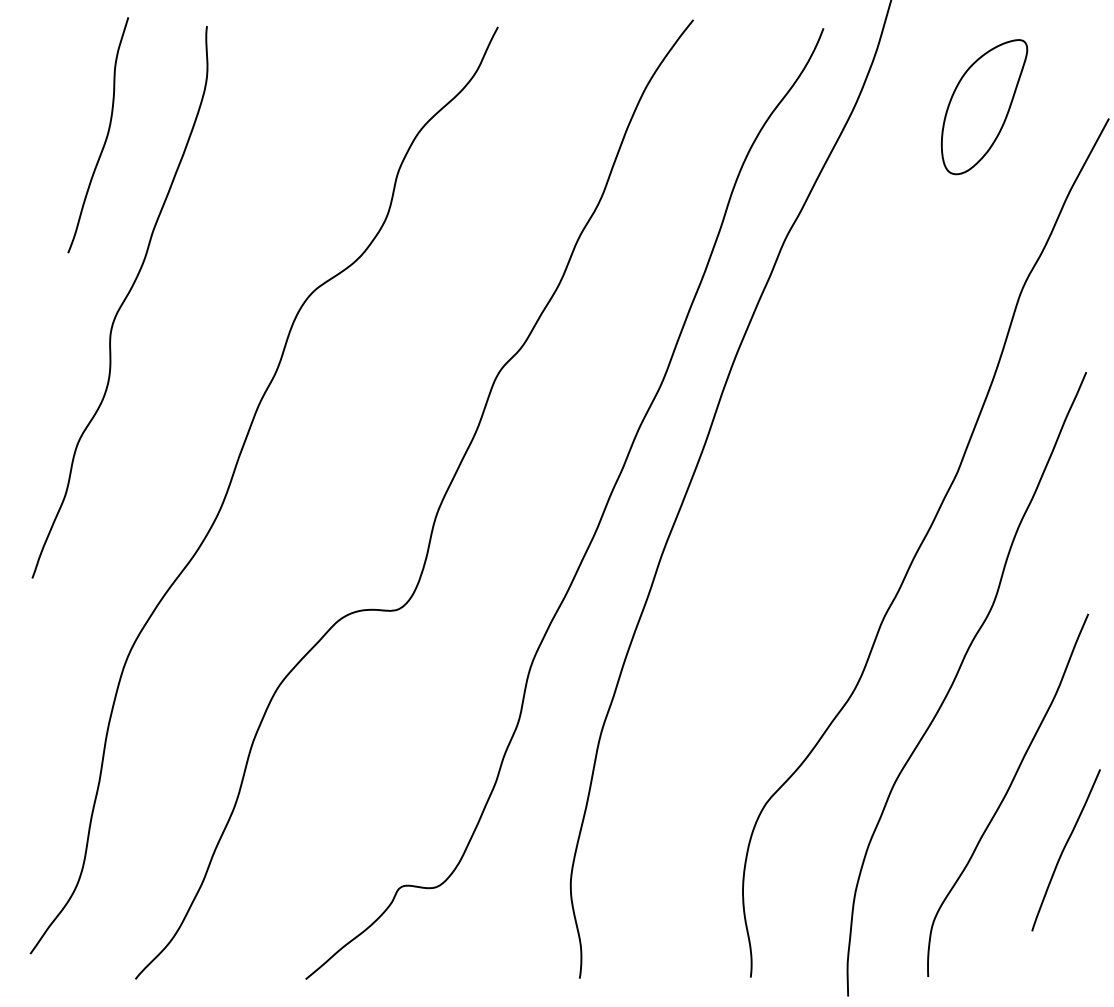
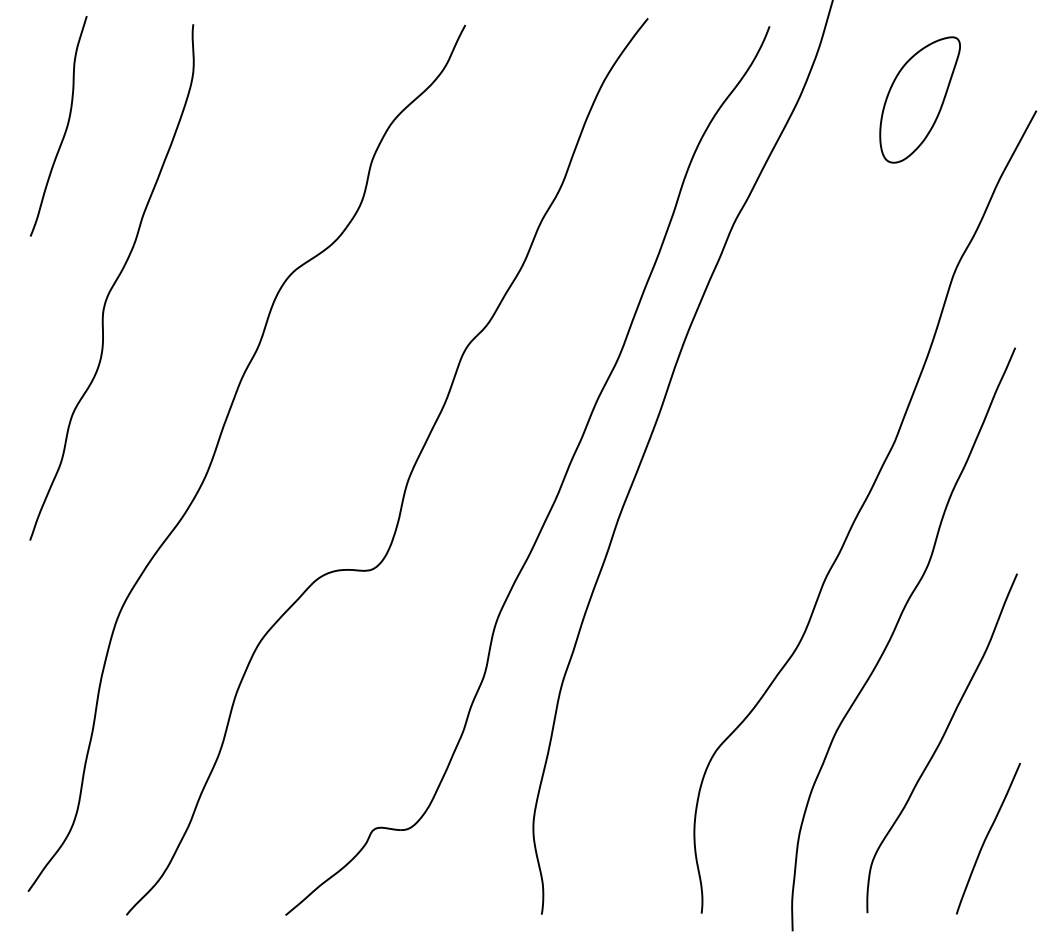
curve: (105, 137) -> (65, 128), moved
curve: (1065, 849) -> (987, 837), moved

